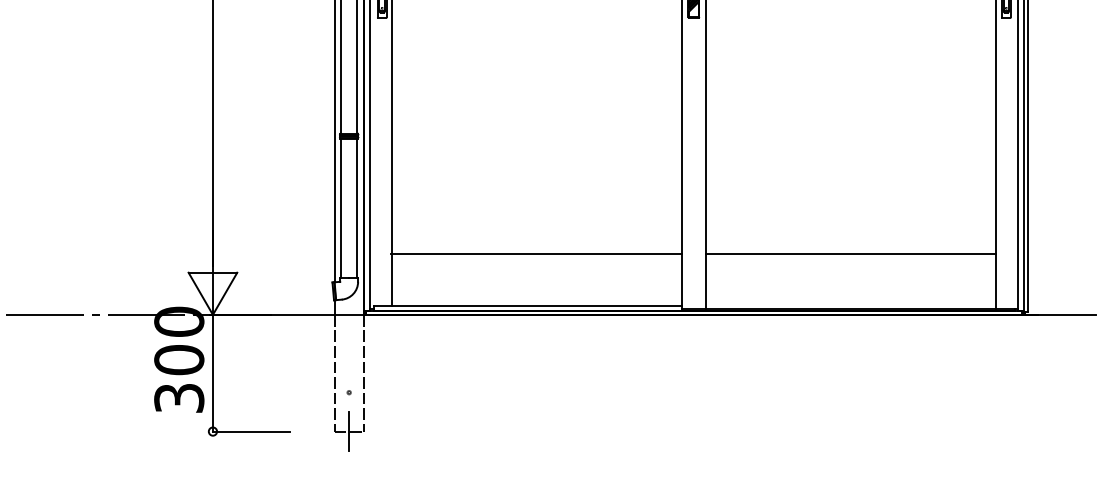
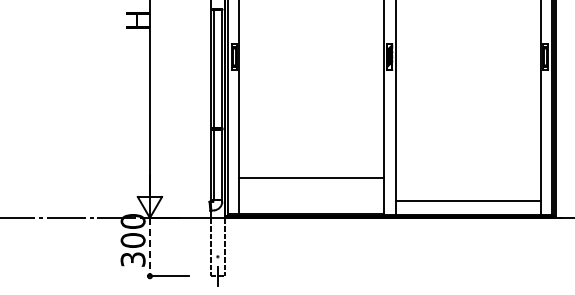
line: (534, 253) -> (310, 177), moved
line: (849, 253) -> (467, 200), moved
line: (212, 374) -> (149, 247), solid -> dashed

